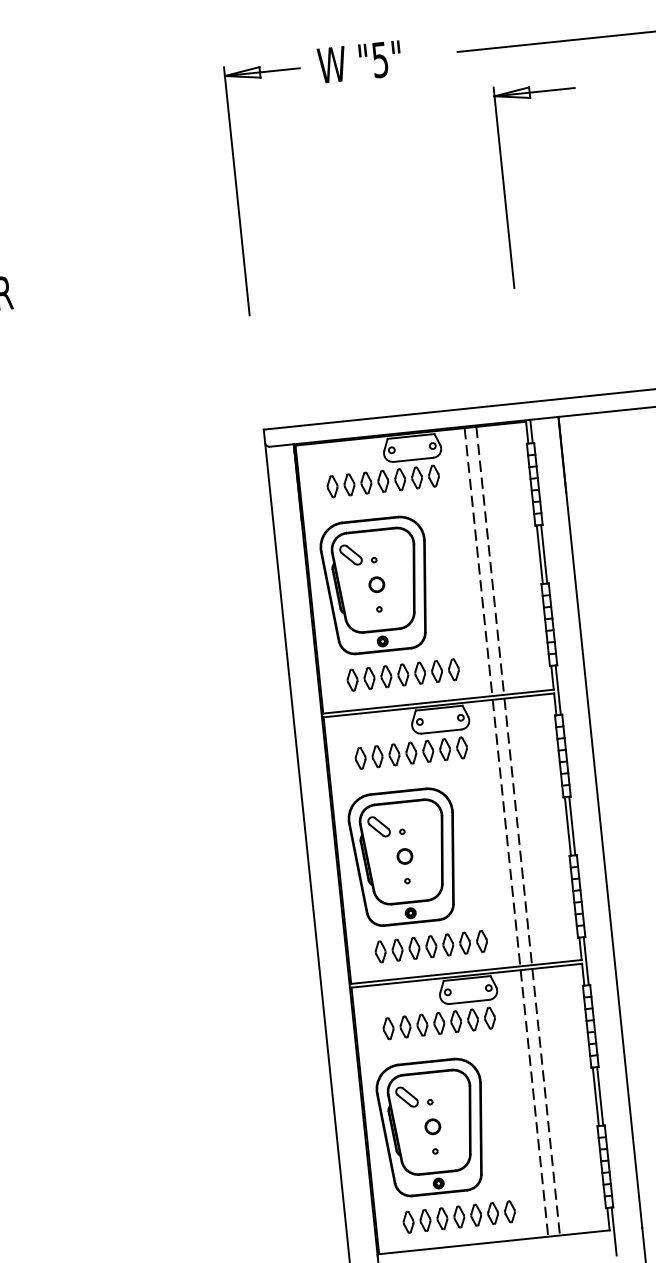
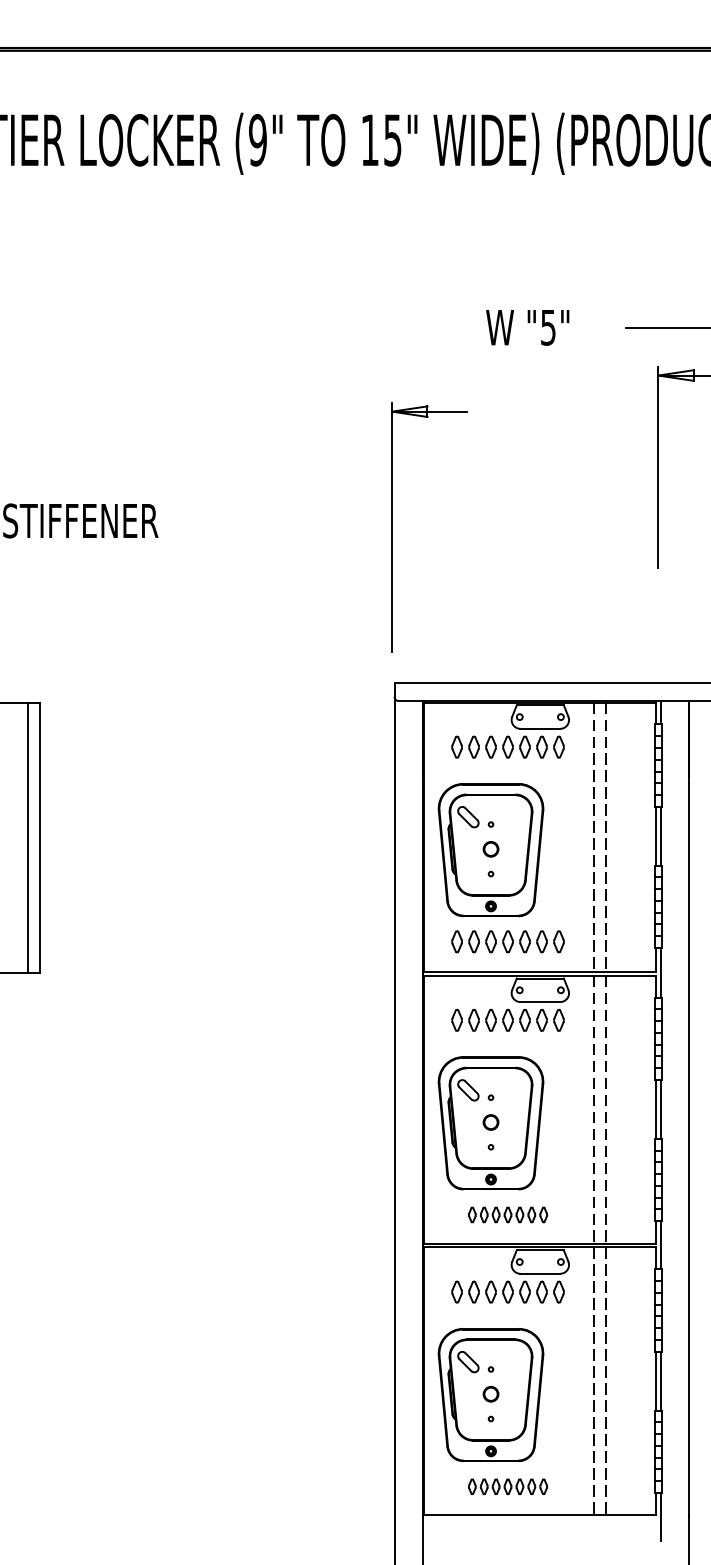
part: (237, 191) -> (392, 527), moved
part: (430, 946) -> (507, 1214), size x0.7
part: (458, 1216) -> (507, 1486), size x0.7

